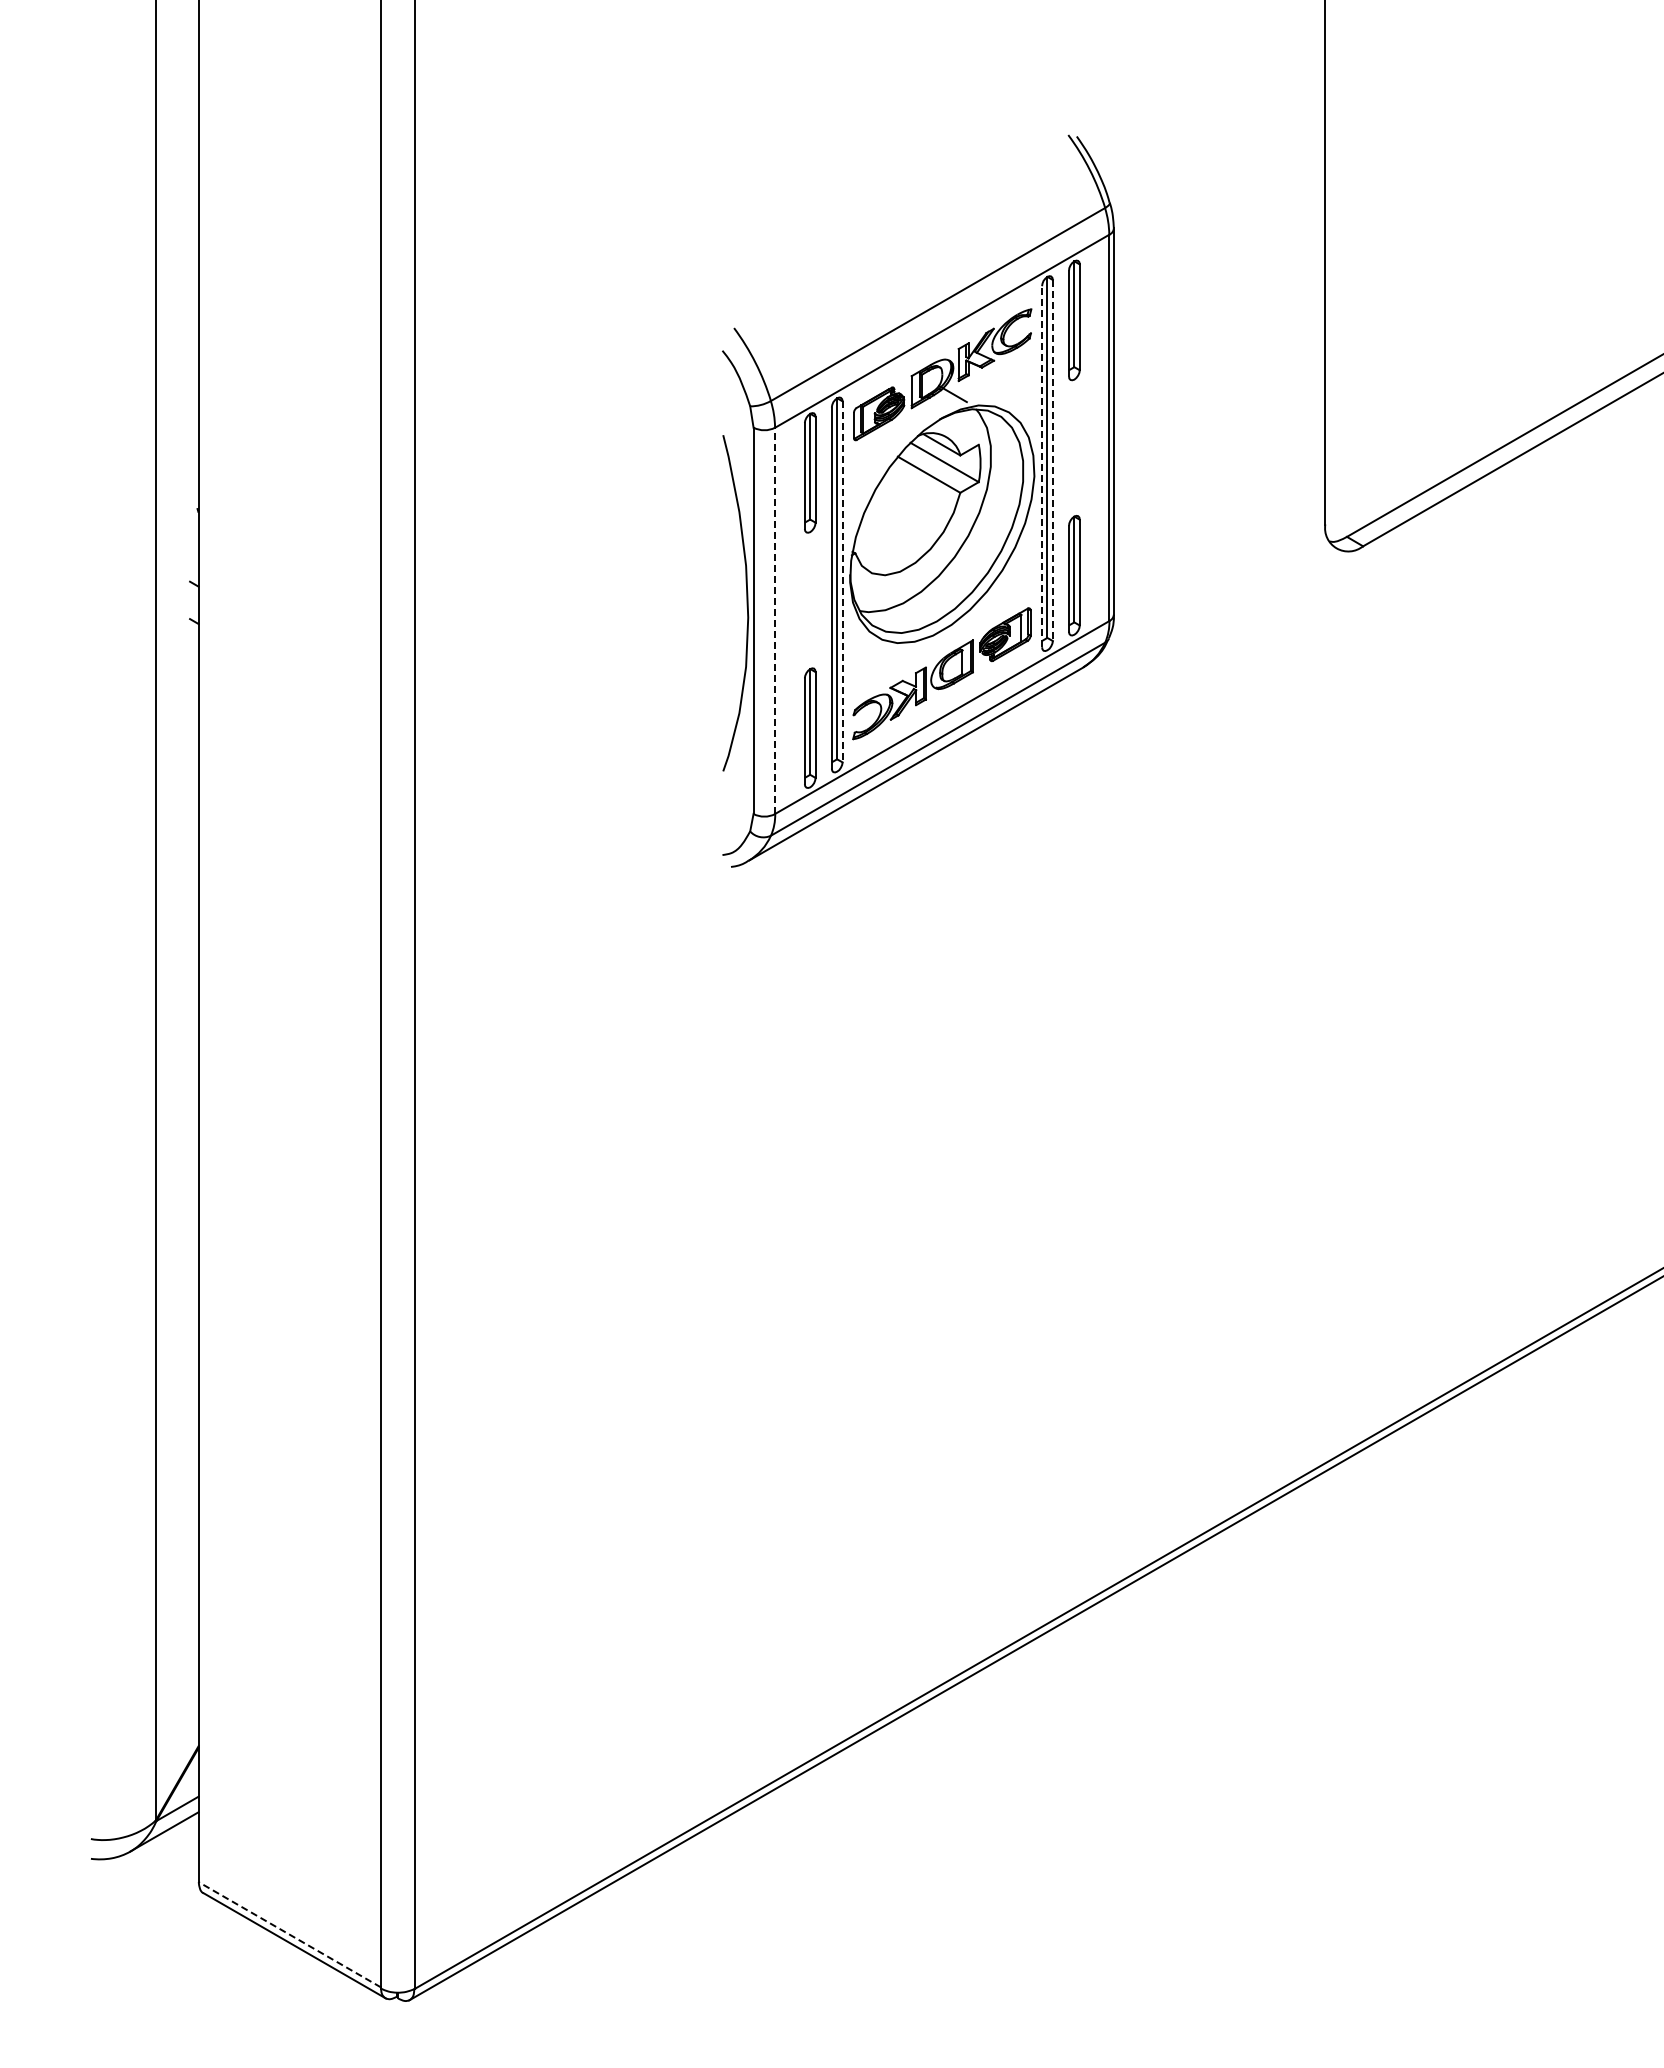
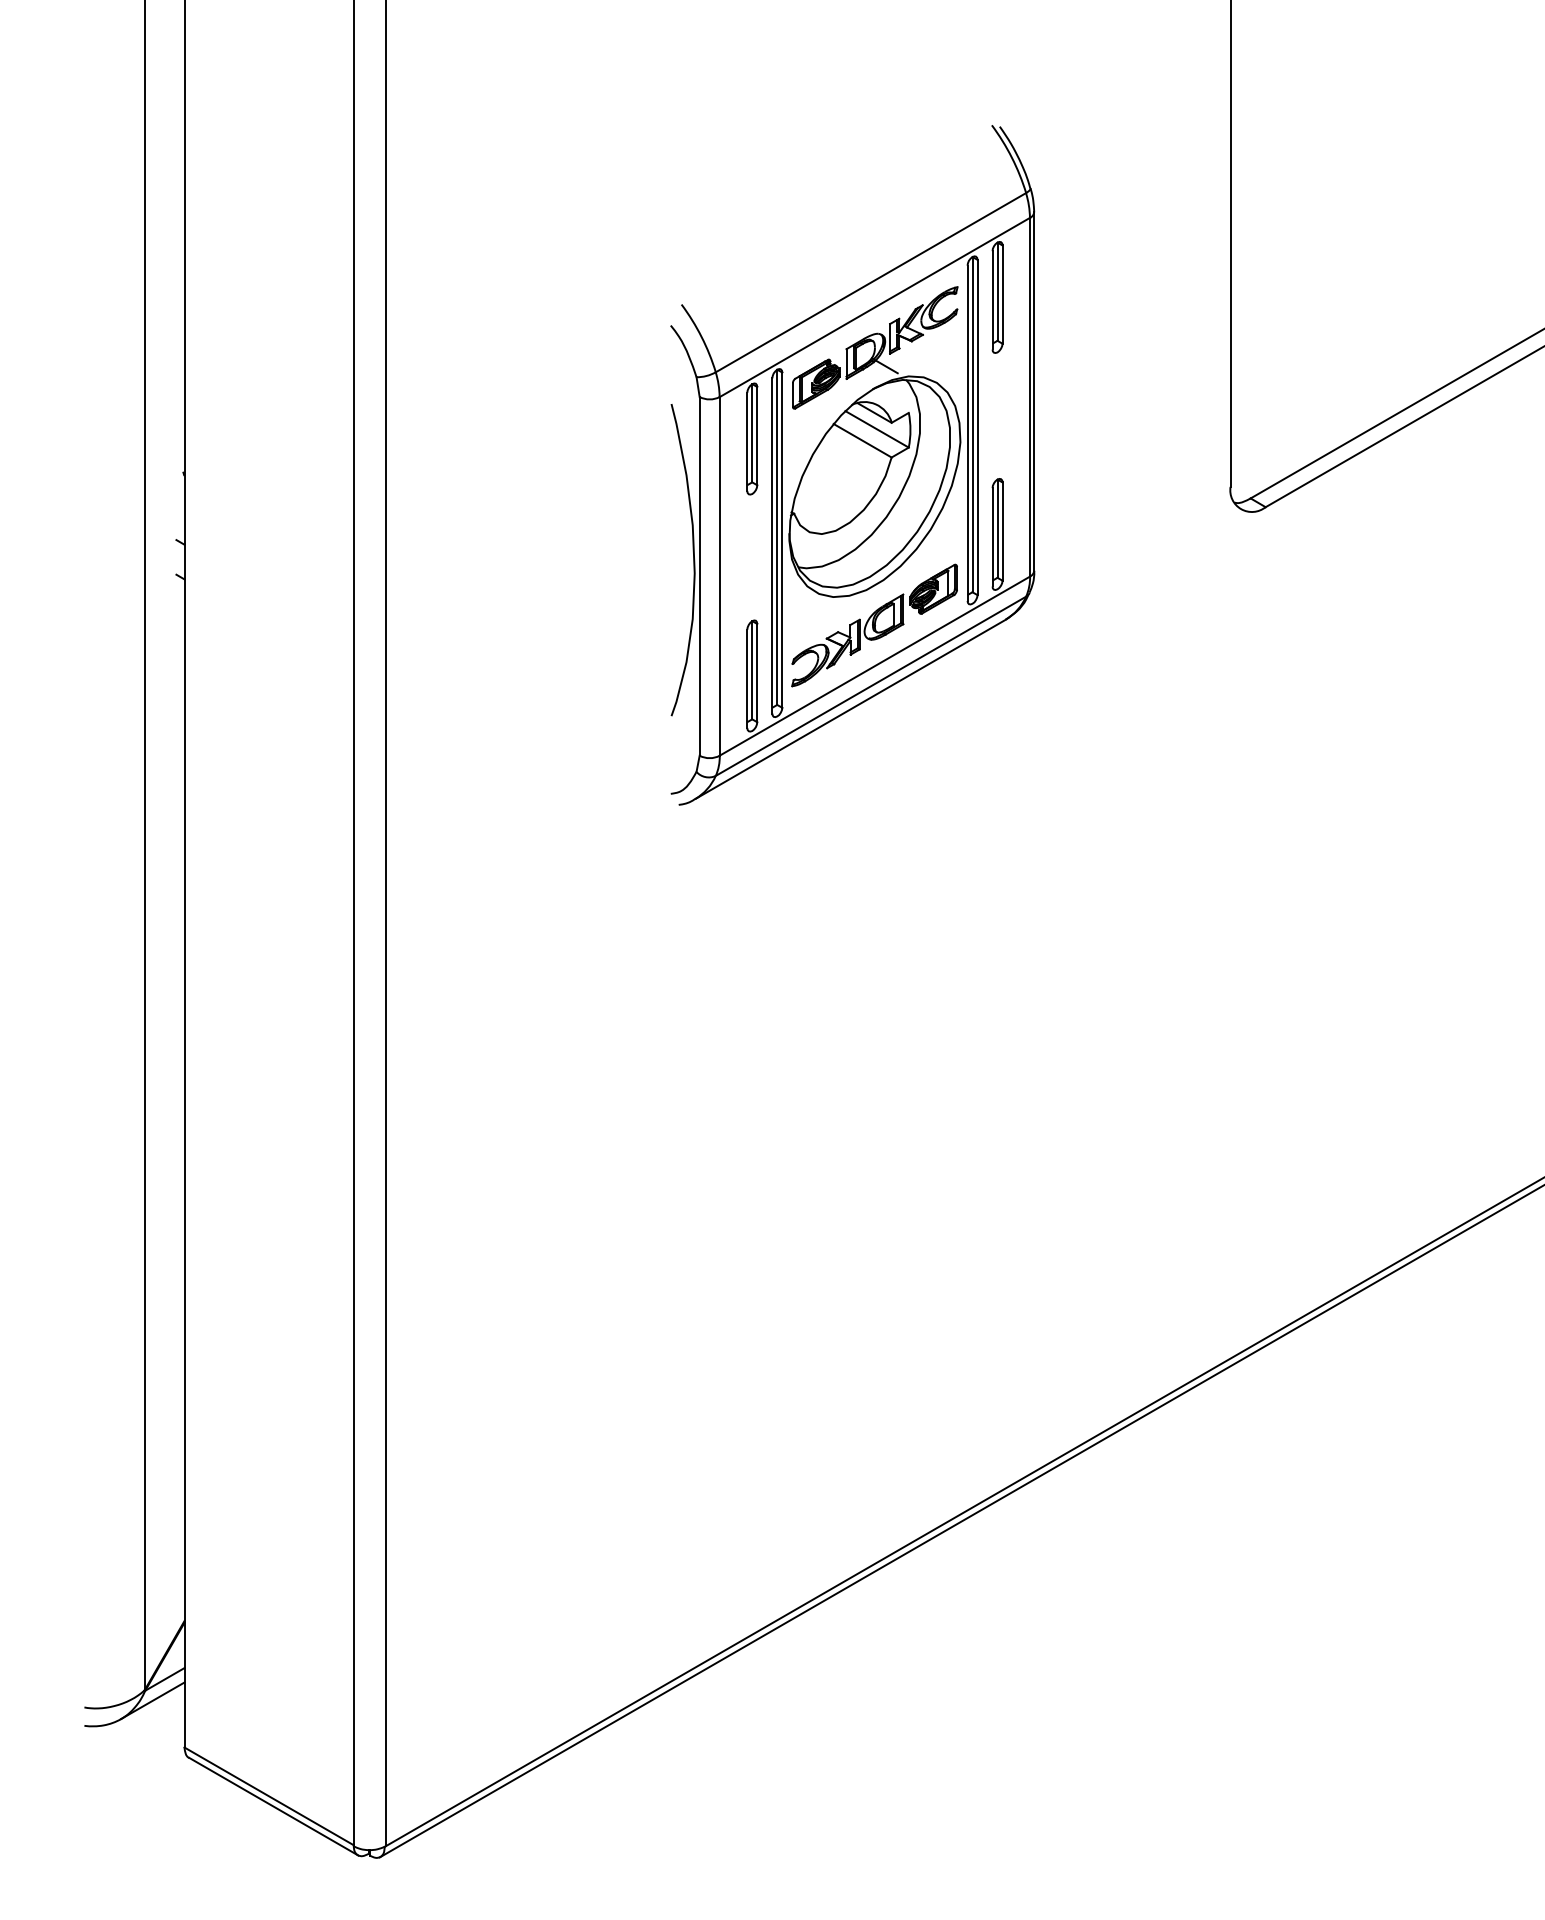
line: (1052, 460) -> (977, 427), dashed -> solid
line: (1042, 466) -> (967, 433), dashed -> solid
line: (842, 581) -> (782, 539), dashed -> solid
line: (775, 620) -> (720, 576), dashed -> solid
line: (289, 1934) -> (268, 1796), dashed -> solid

